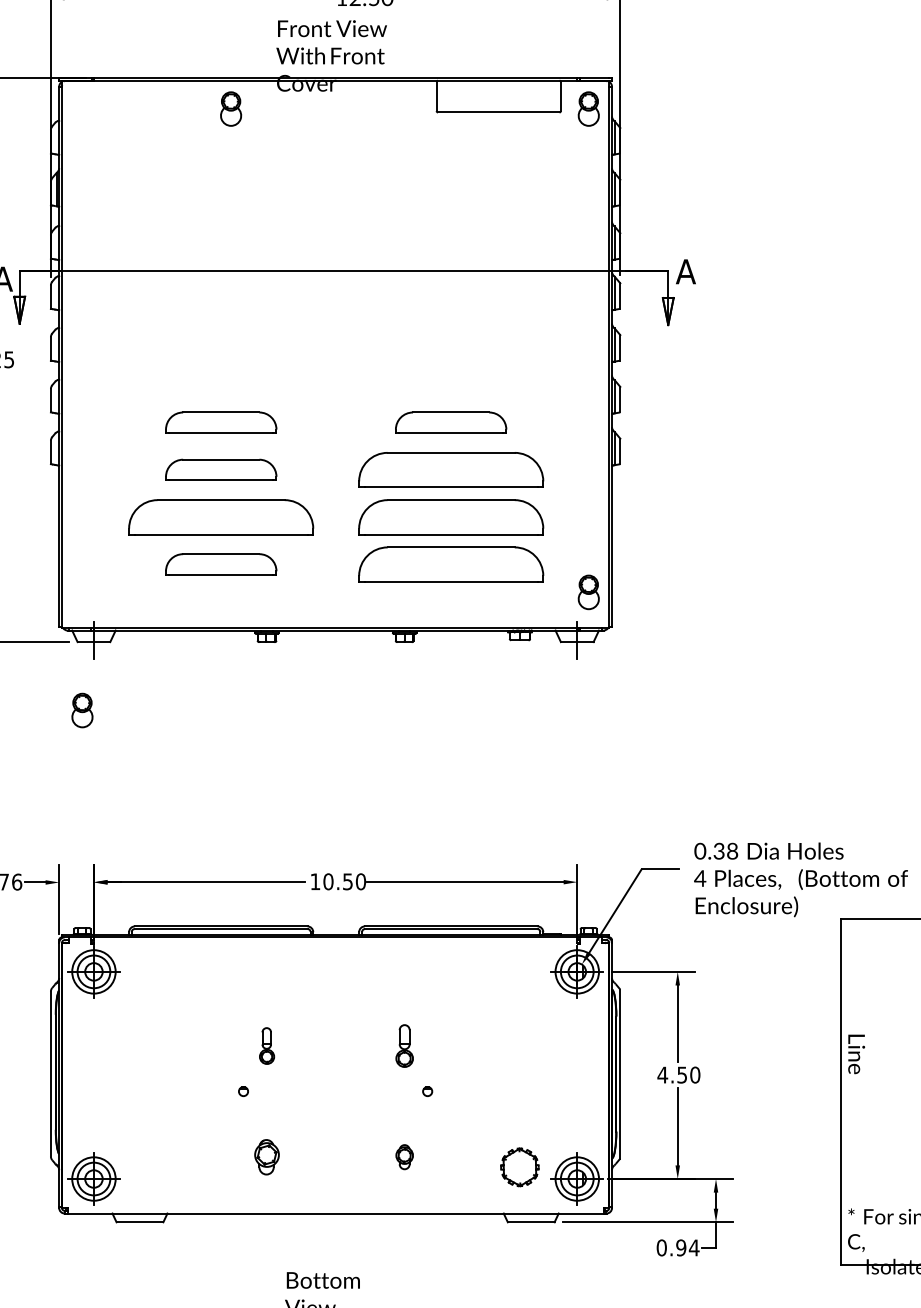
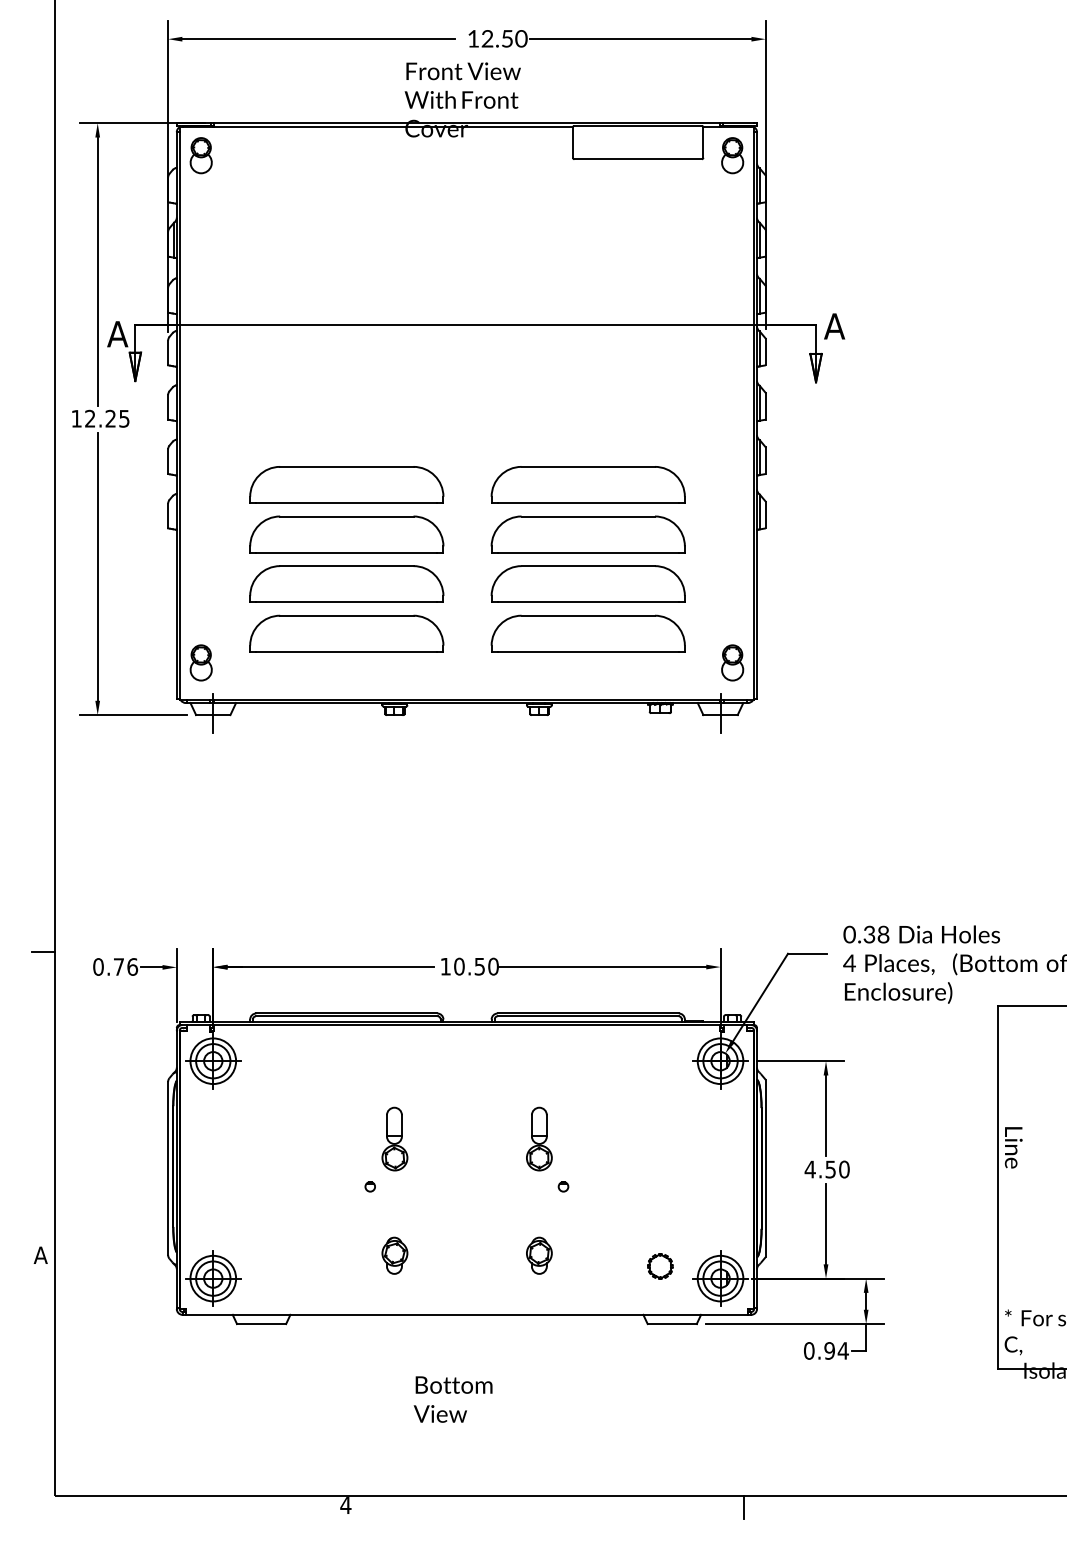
part: (230, 108) -> (200, 155), moved
part: (220, 422) -> (346, 484), size x1.67
part: (450, 422) -> (587, 484), size x1.67
part: (220, 470) -> (346, 534), size x1.67
part: (220, 564) -> (346, 633), size x1.67
part: (81, 710) -> (200, 662), moved
part: (266, 1045) -> (394, 1138), size x1.67
part: (404, 1045) -> (539, 1138), size x1.43
part: (404, 1156) -> (539, 1255), size x1.43
part: (520, 1167) -> (660, 1266), size x0.62

